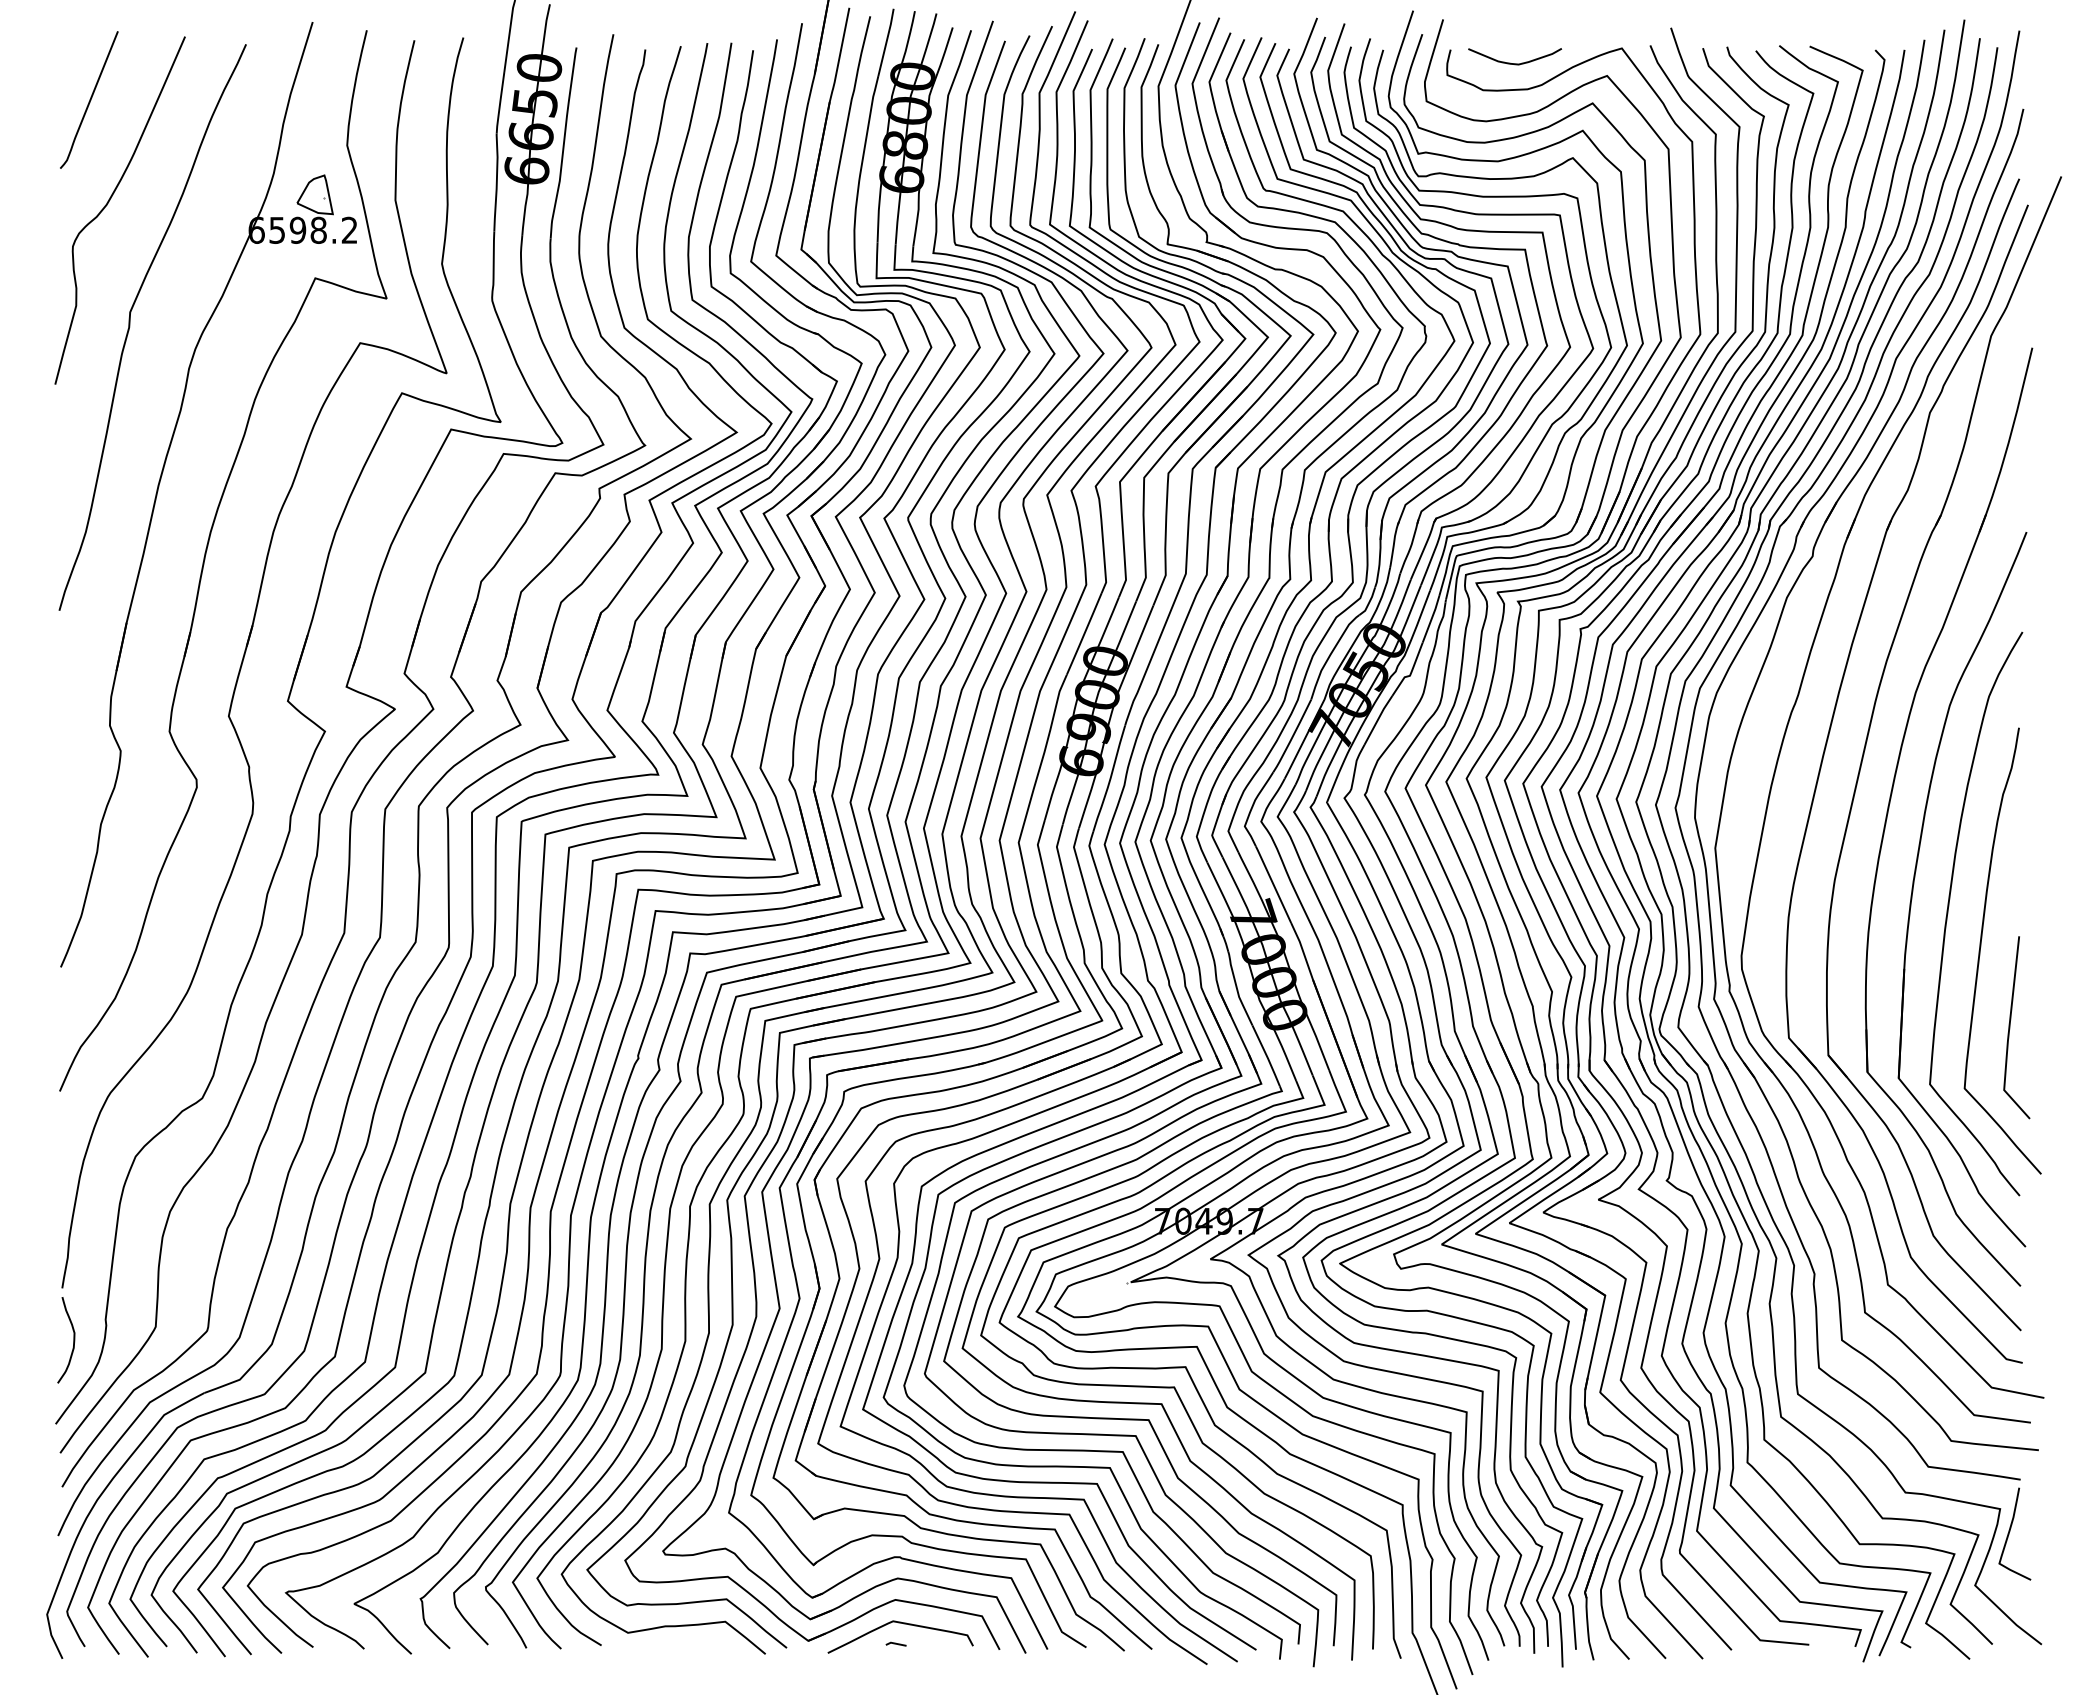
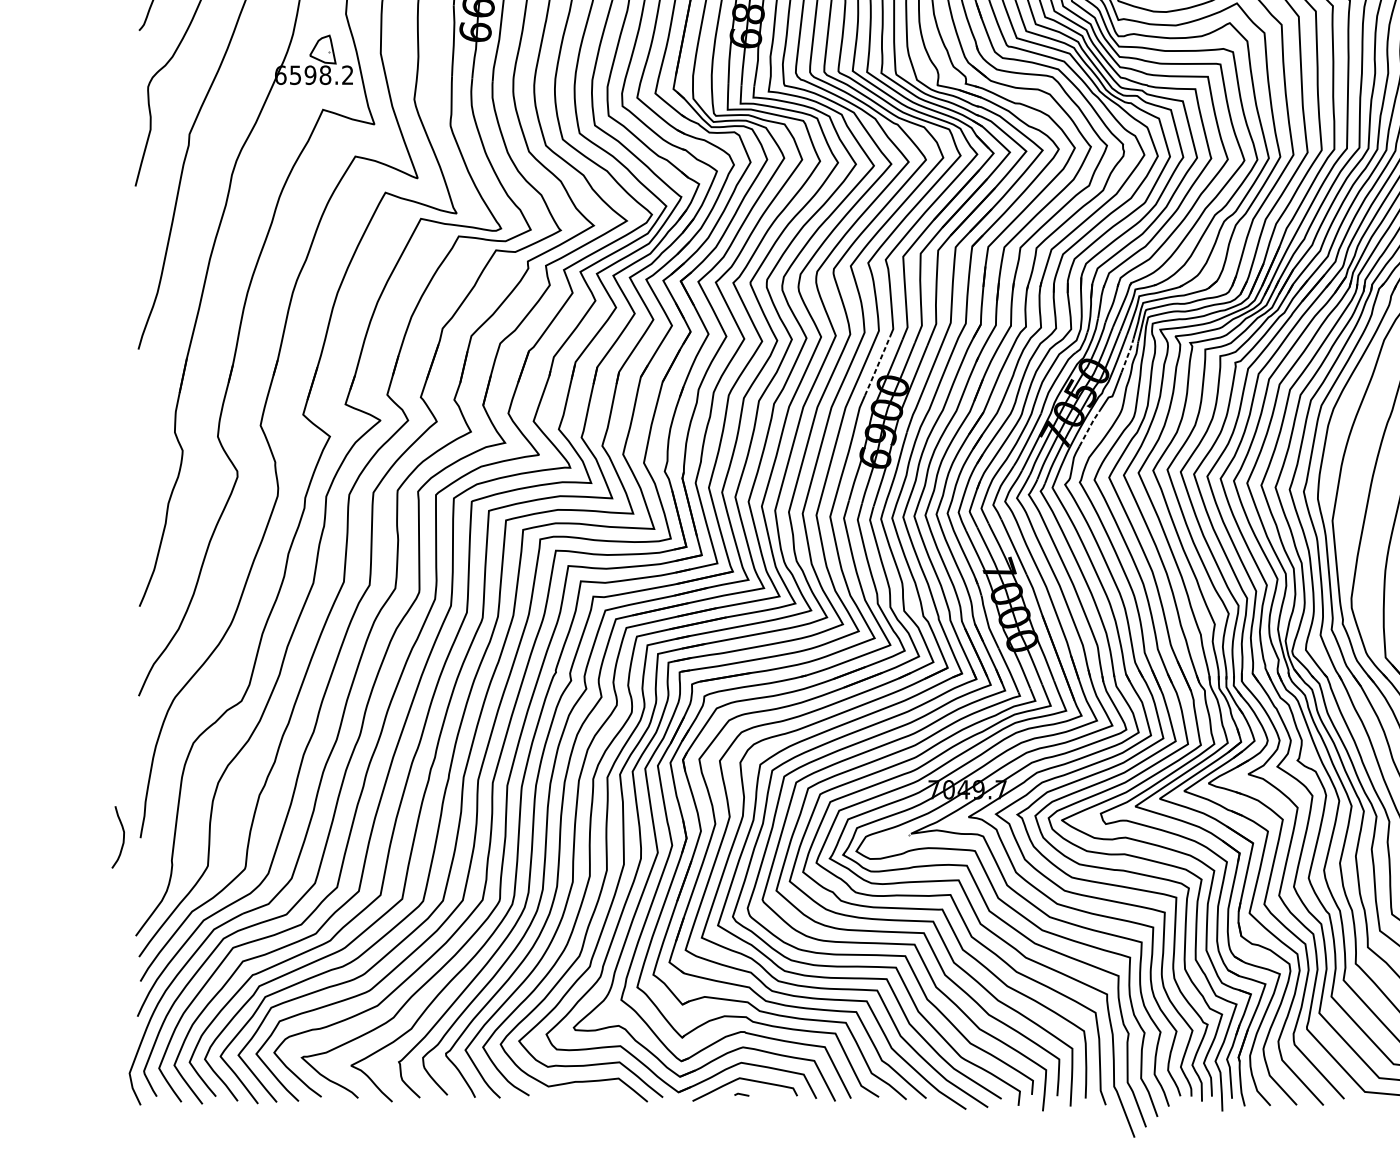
line: (1432, 618) -> (1128, 355), solid -> dashed
line: (1084, 634) -> (877, 366), solid -> dashed
line: (1378, 719) -> (1089, 427), solid -> dashed
curve: (73, 1340) -> (123, 837), moved

